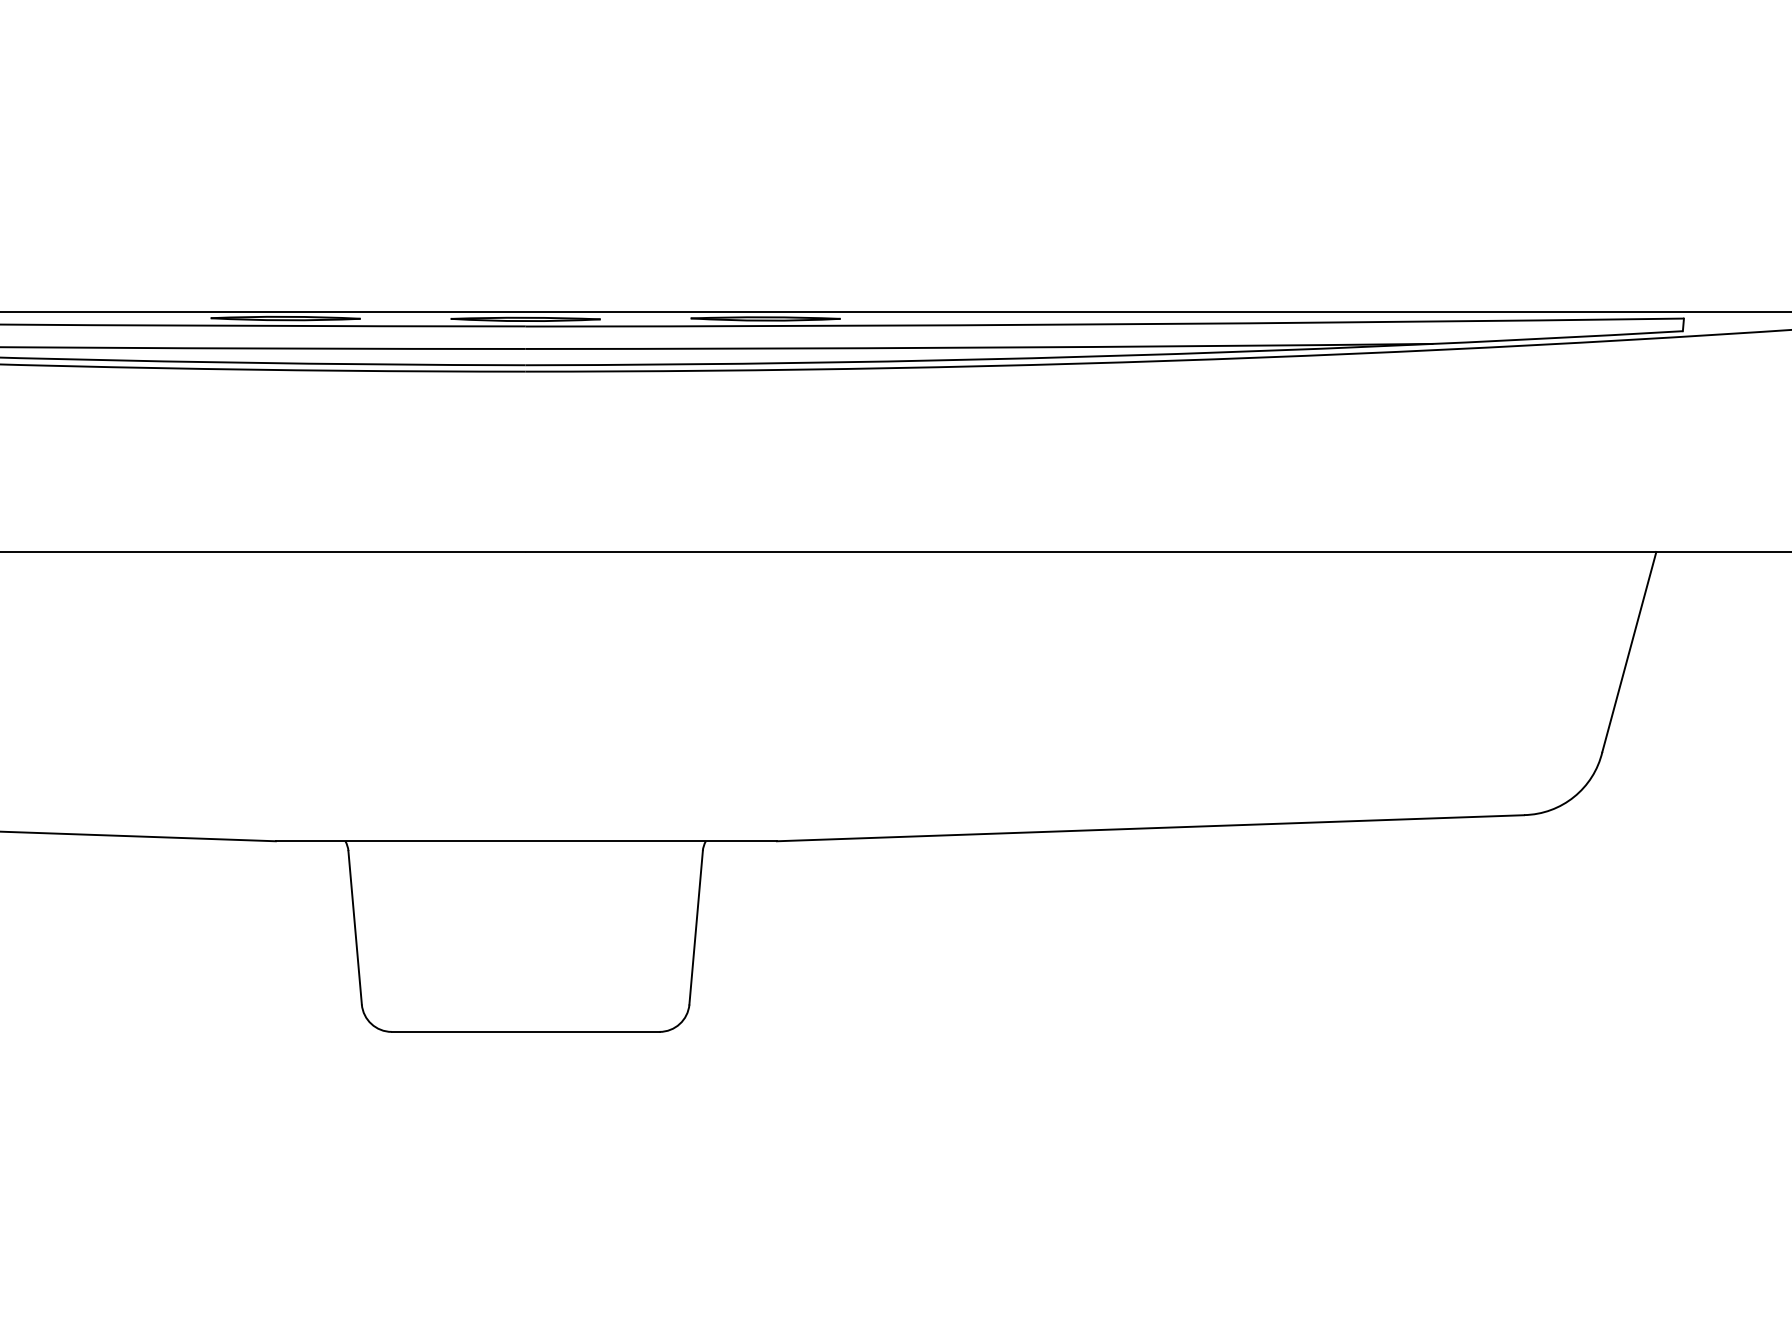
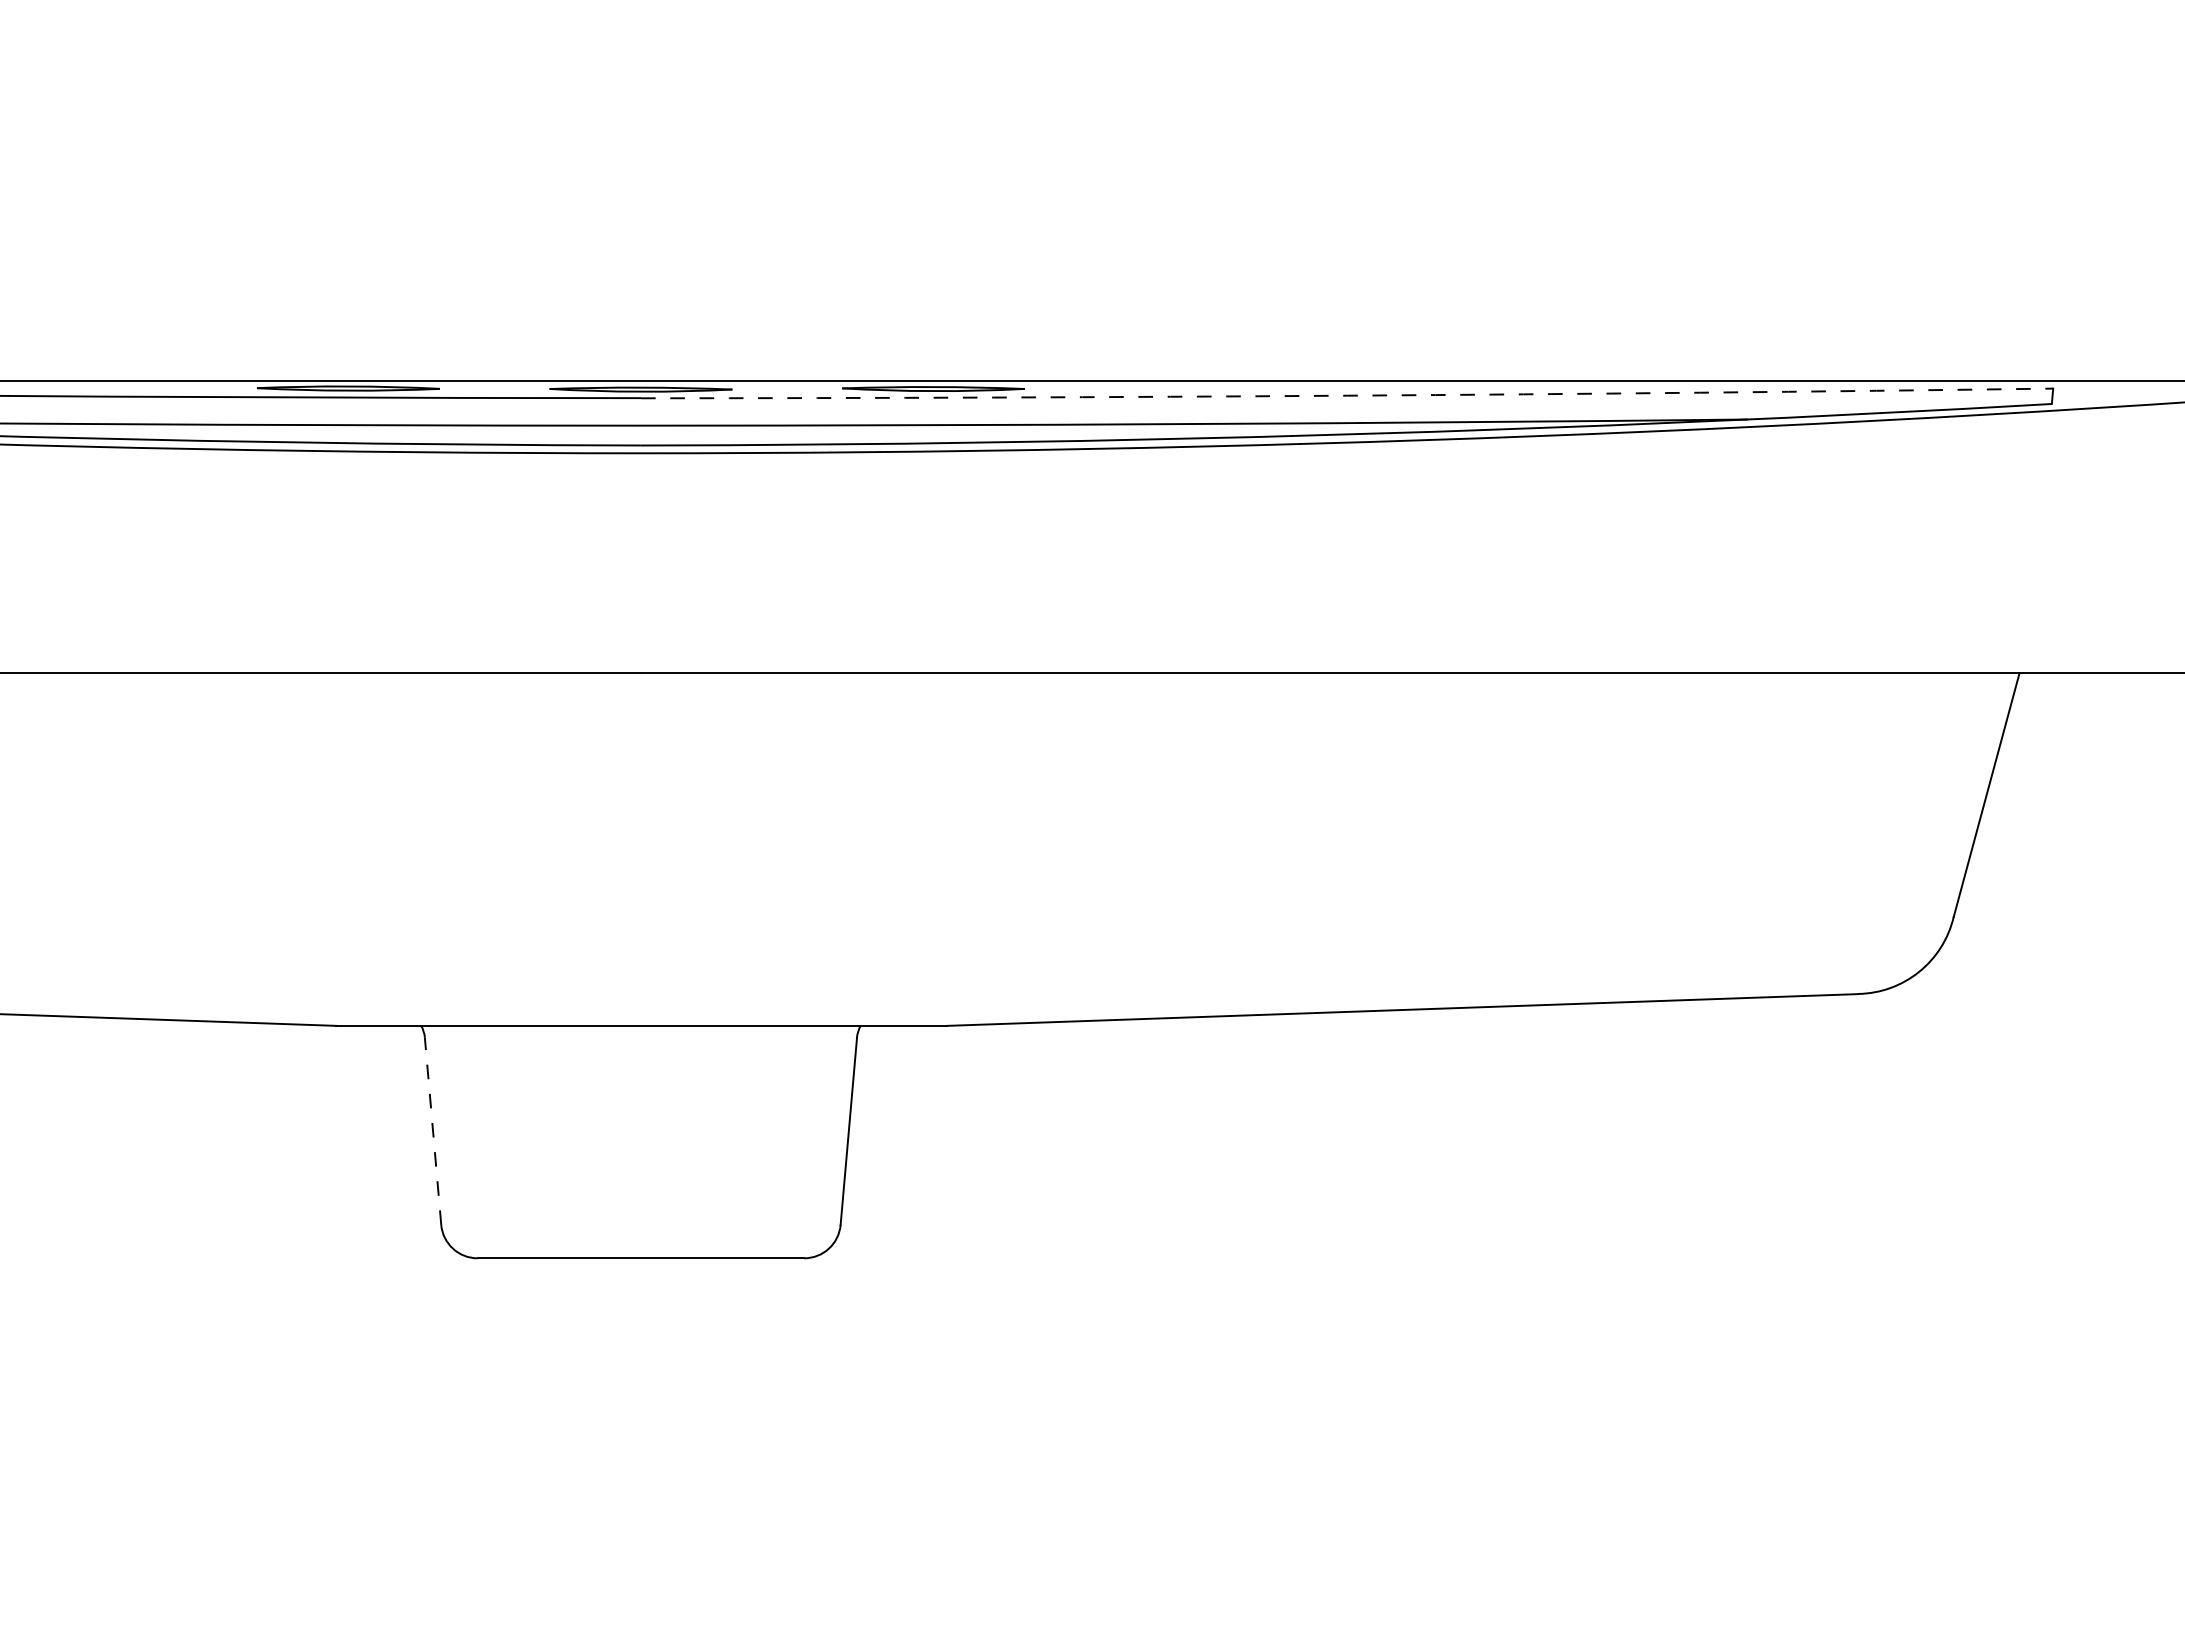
arc: (1105, 324) -> (1347, 395), solid -> dashed
line: (355, 927) -> (433, 1131), solid -> dashed

